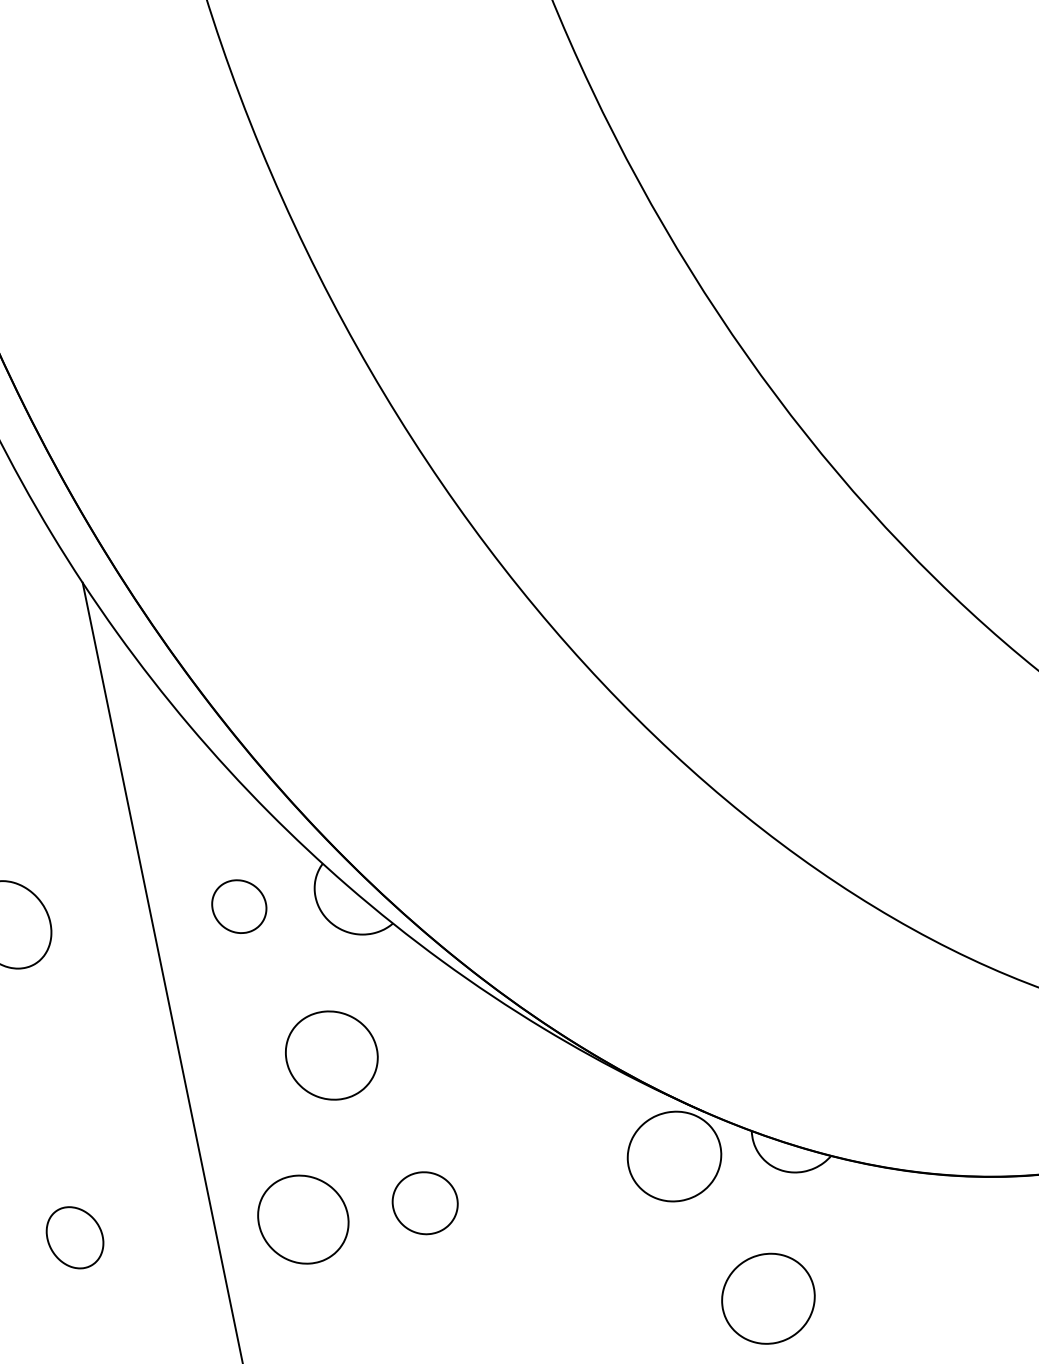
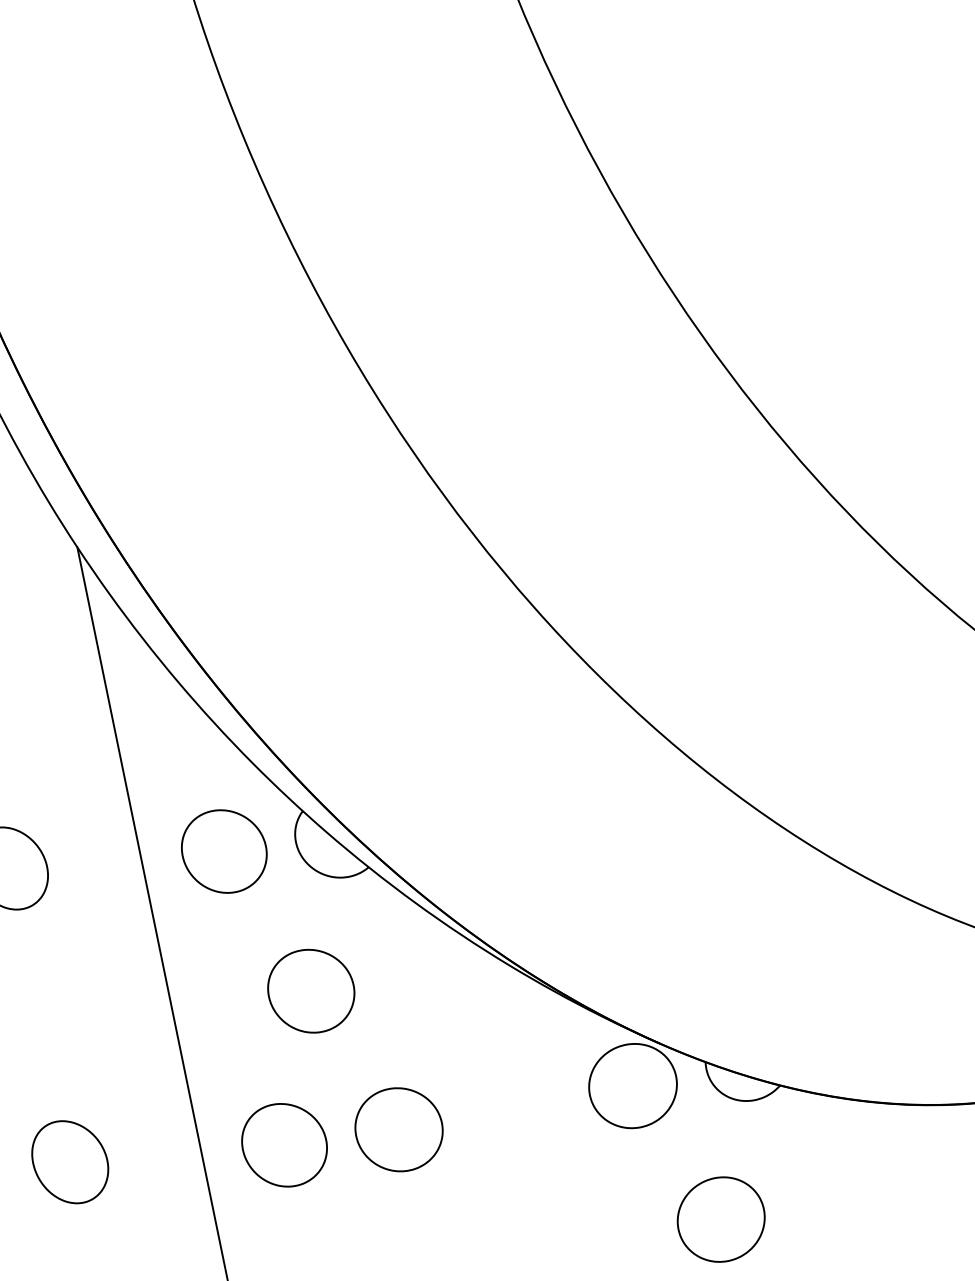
part: (239, 906) -> (224, 851), size x1.67
part: (424, 1203) -> (398, 1130), size x1.43
part: (74, 1237) -> (69, 1162), size x1.43

